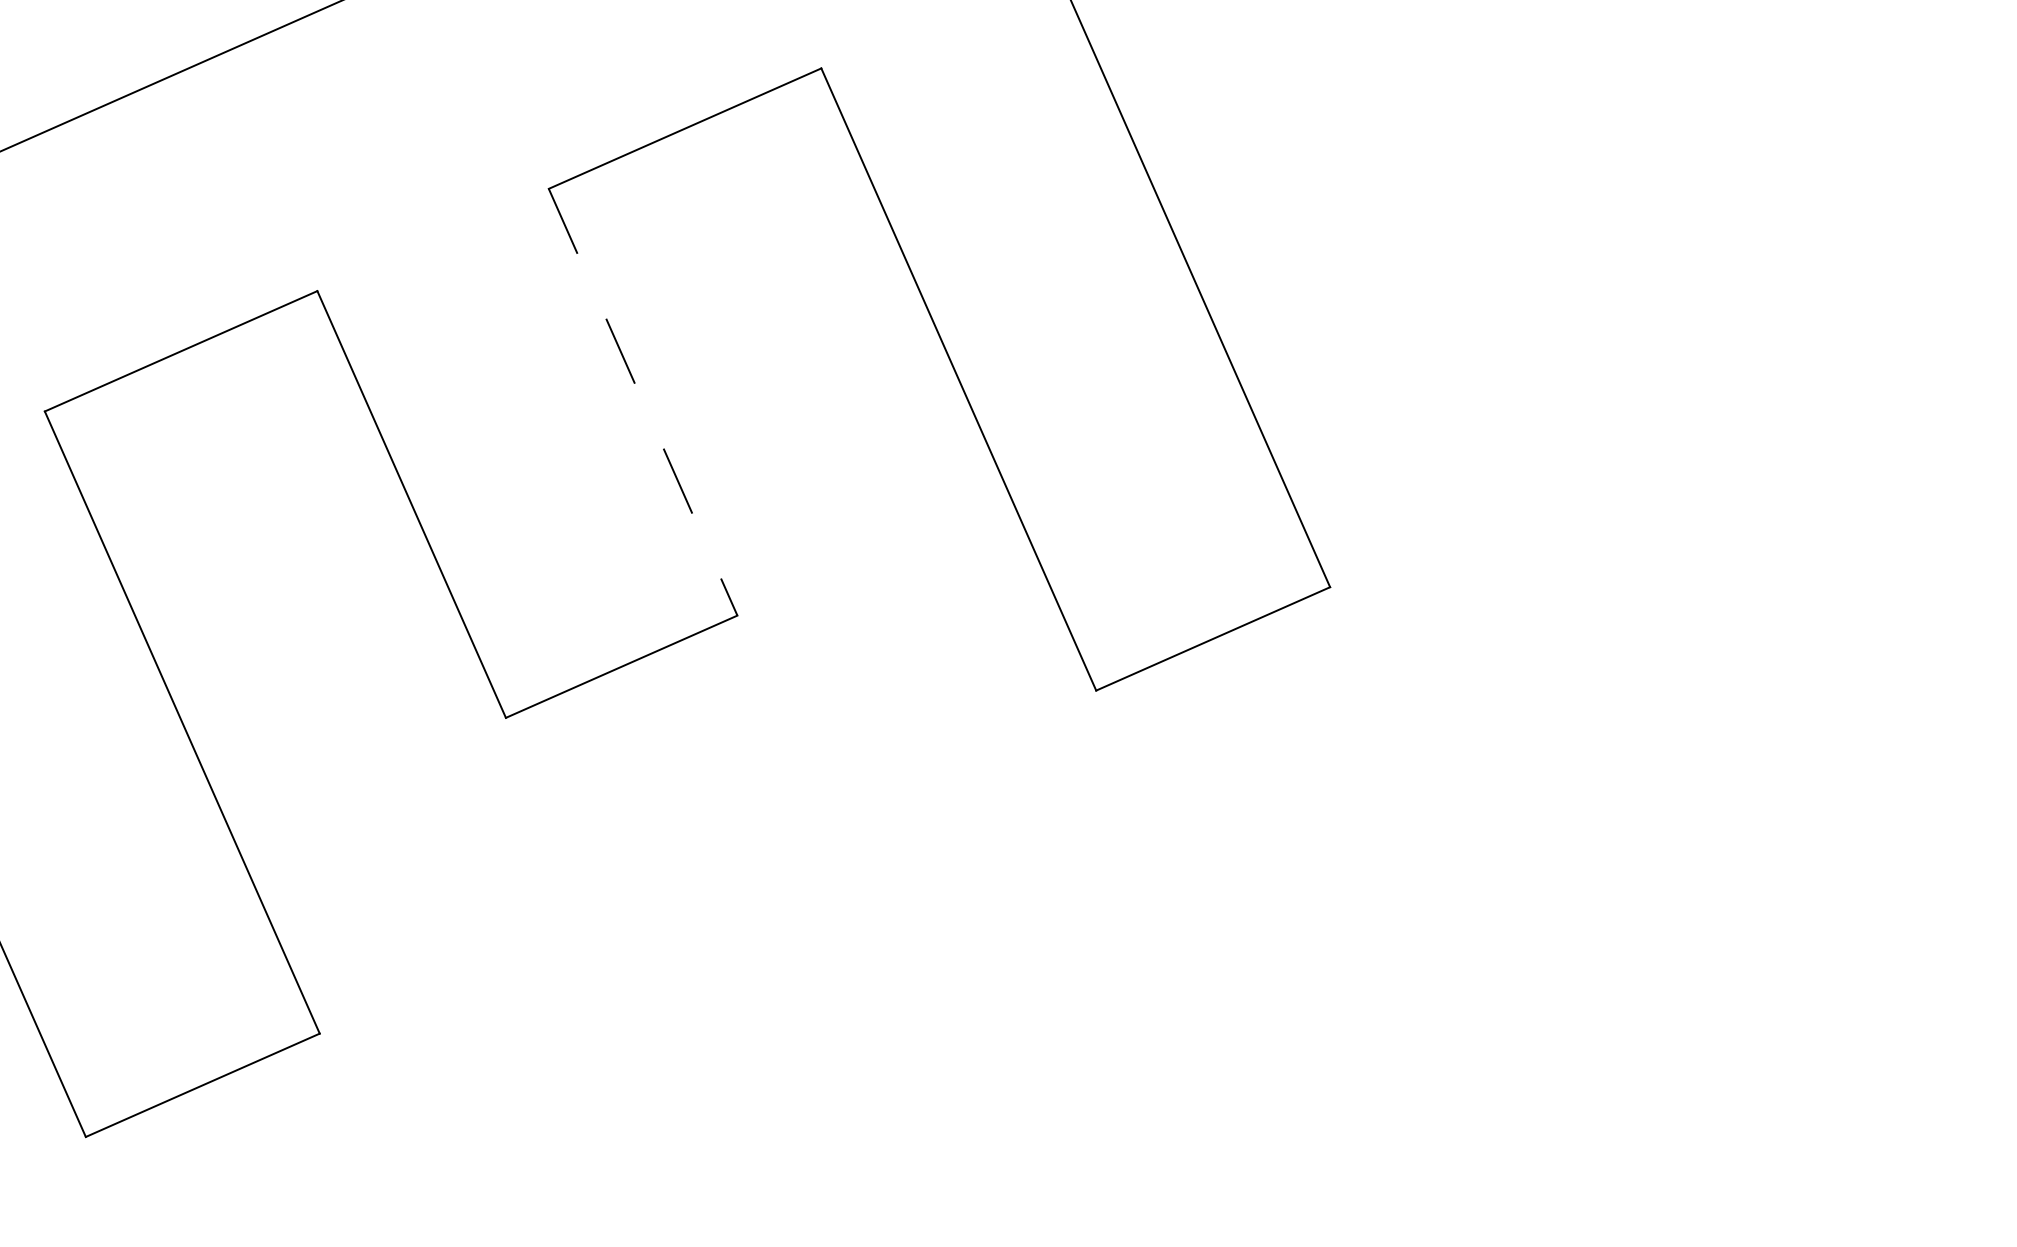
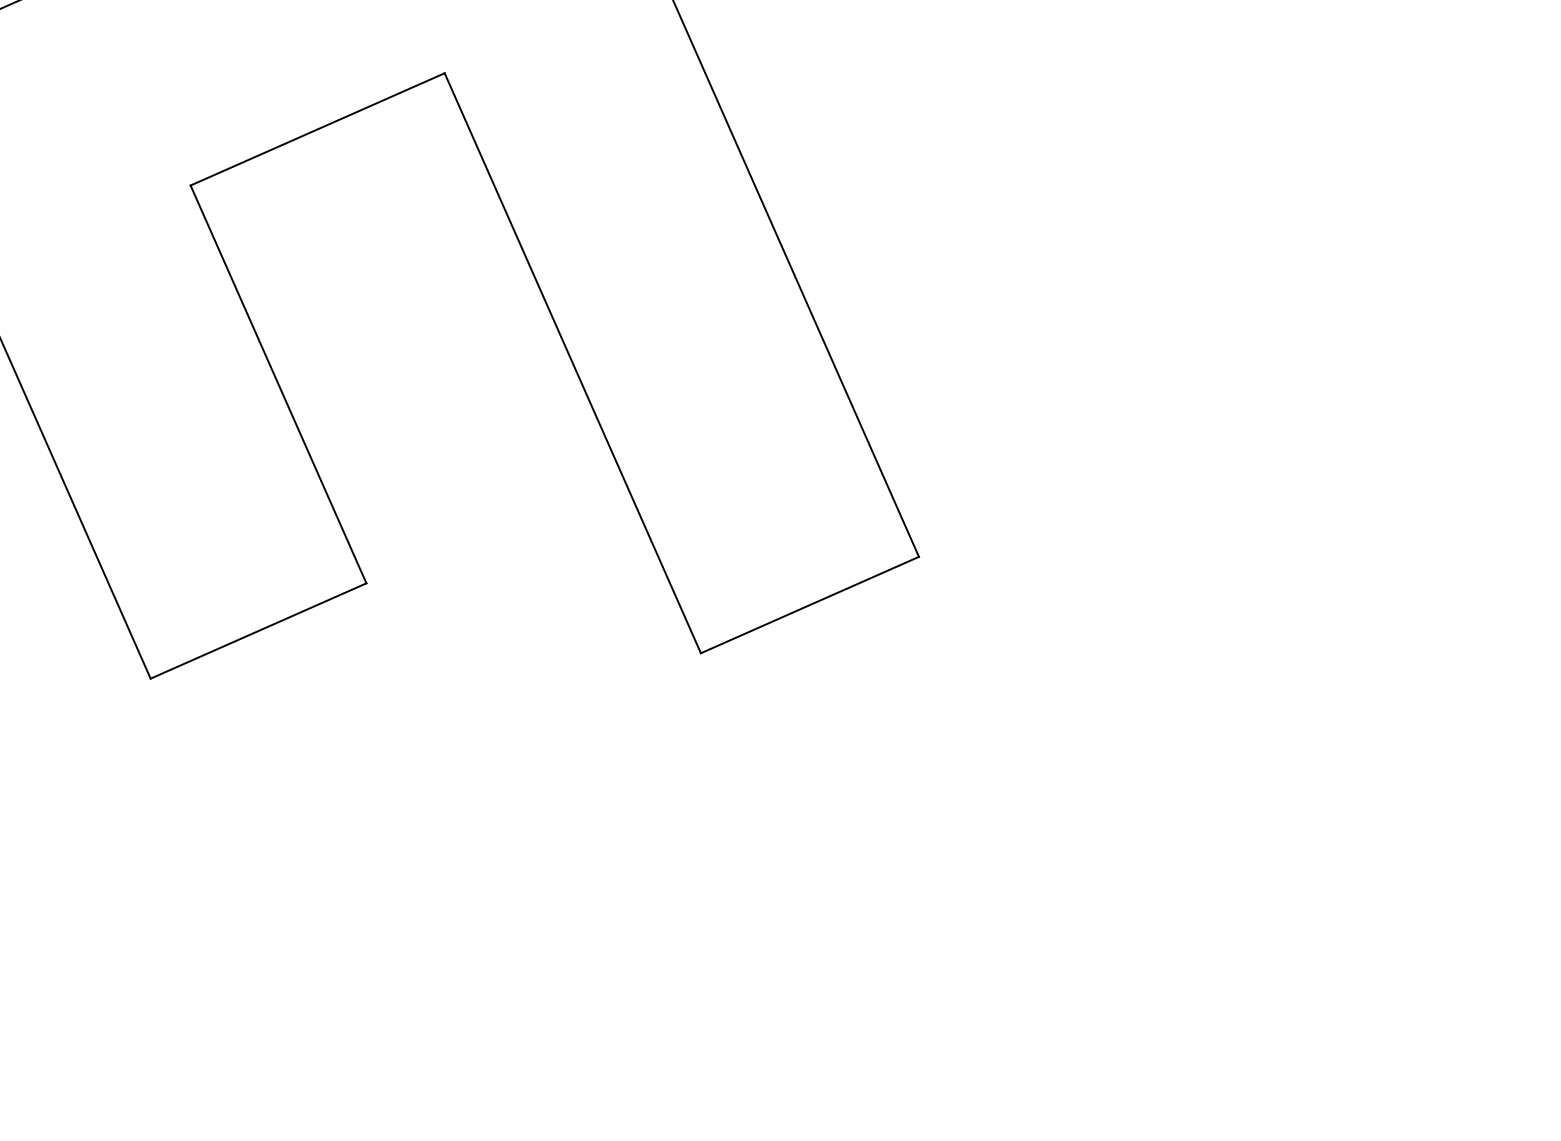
line: (643, 402) -> (278, 384), dashed -> solid

